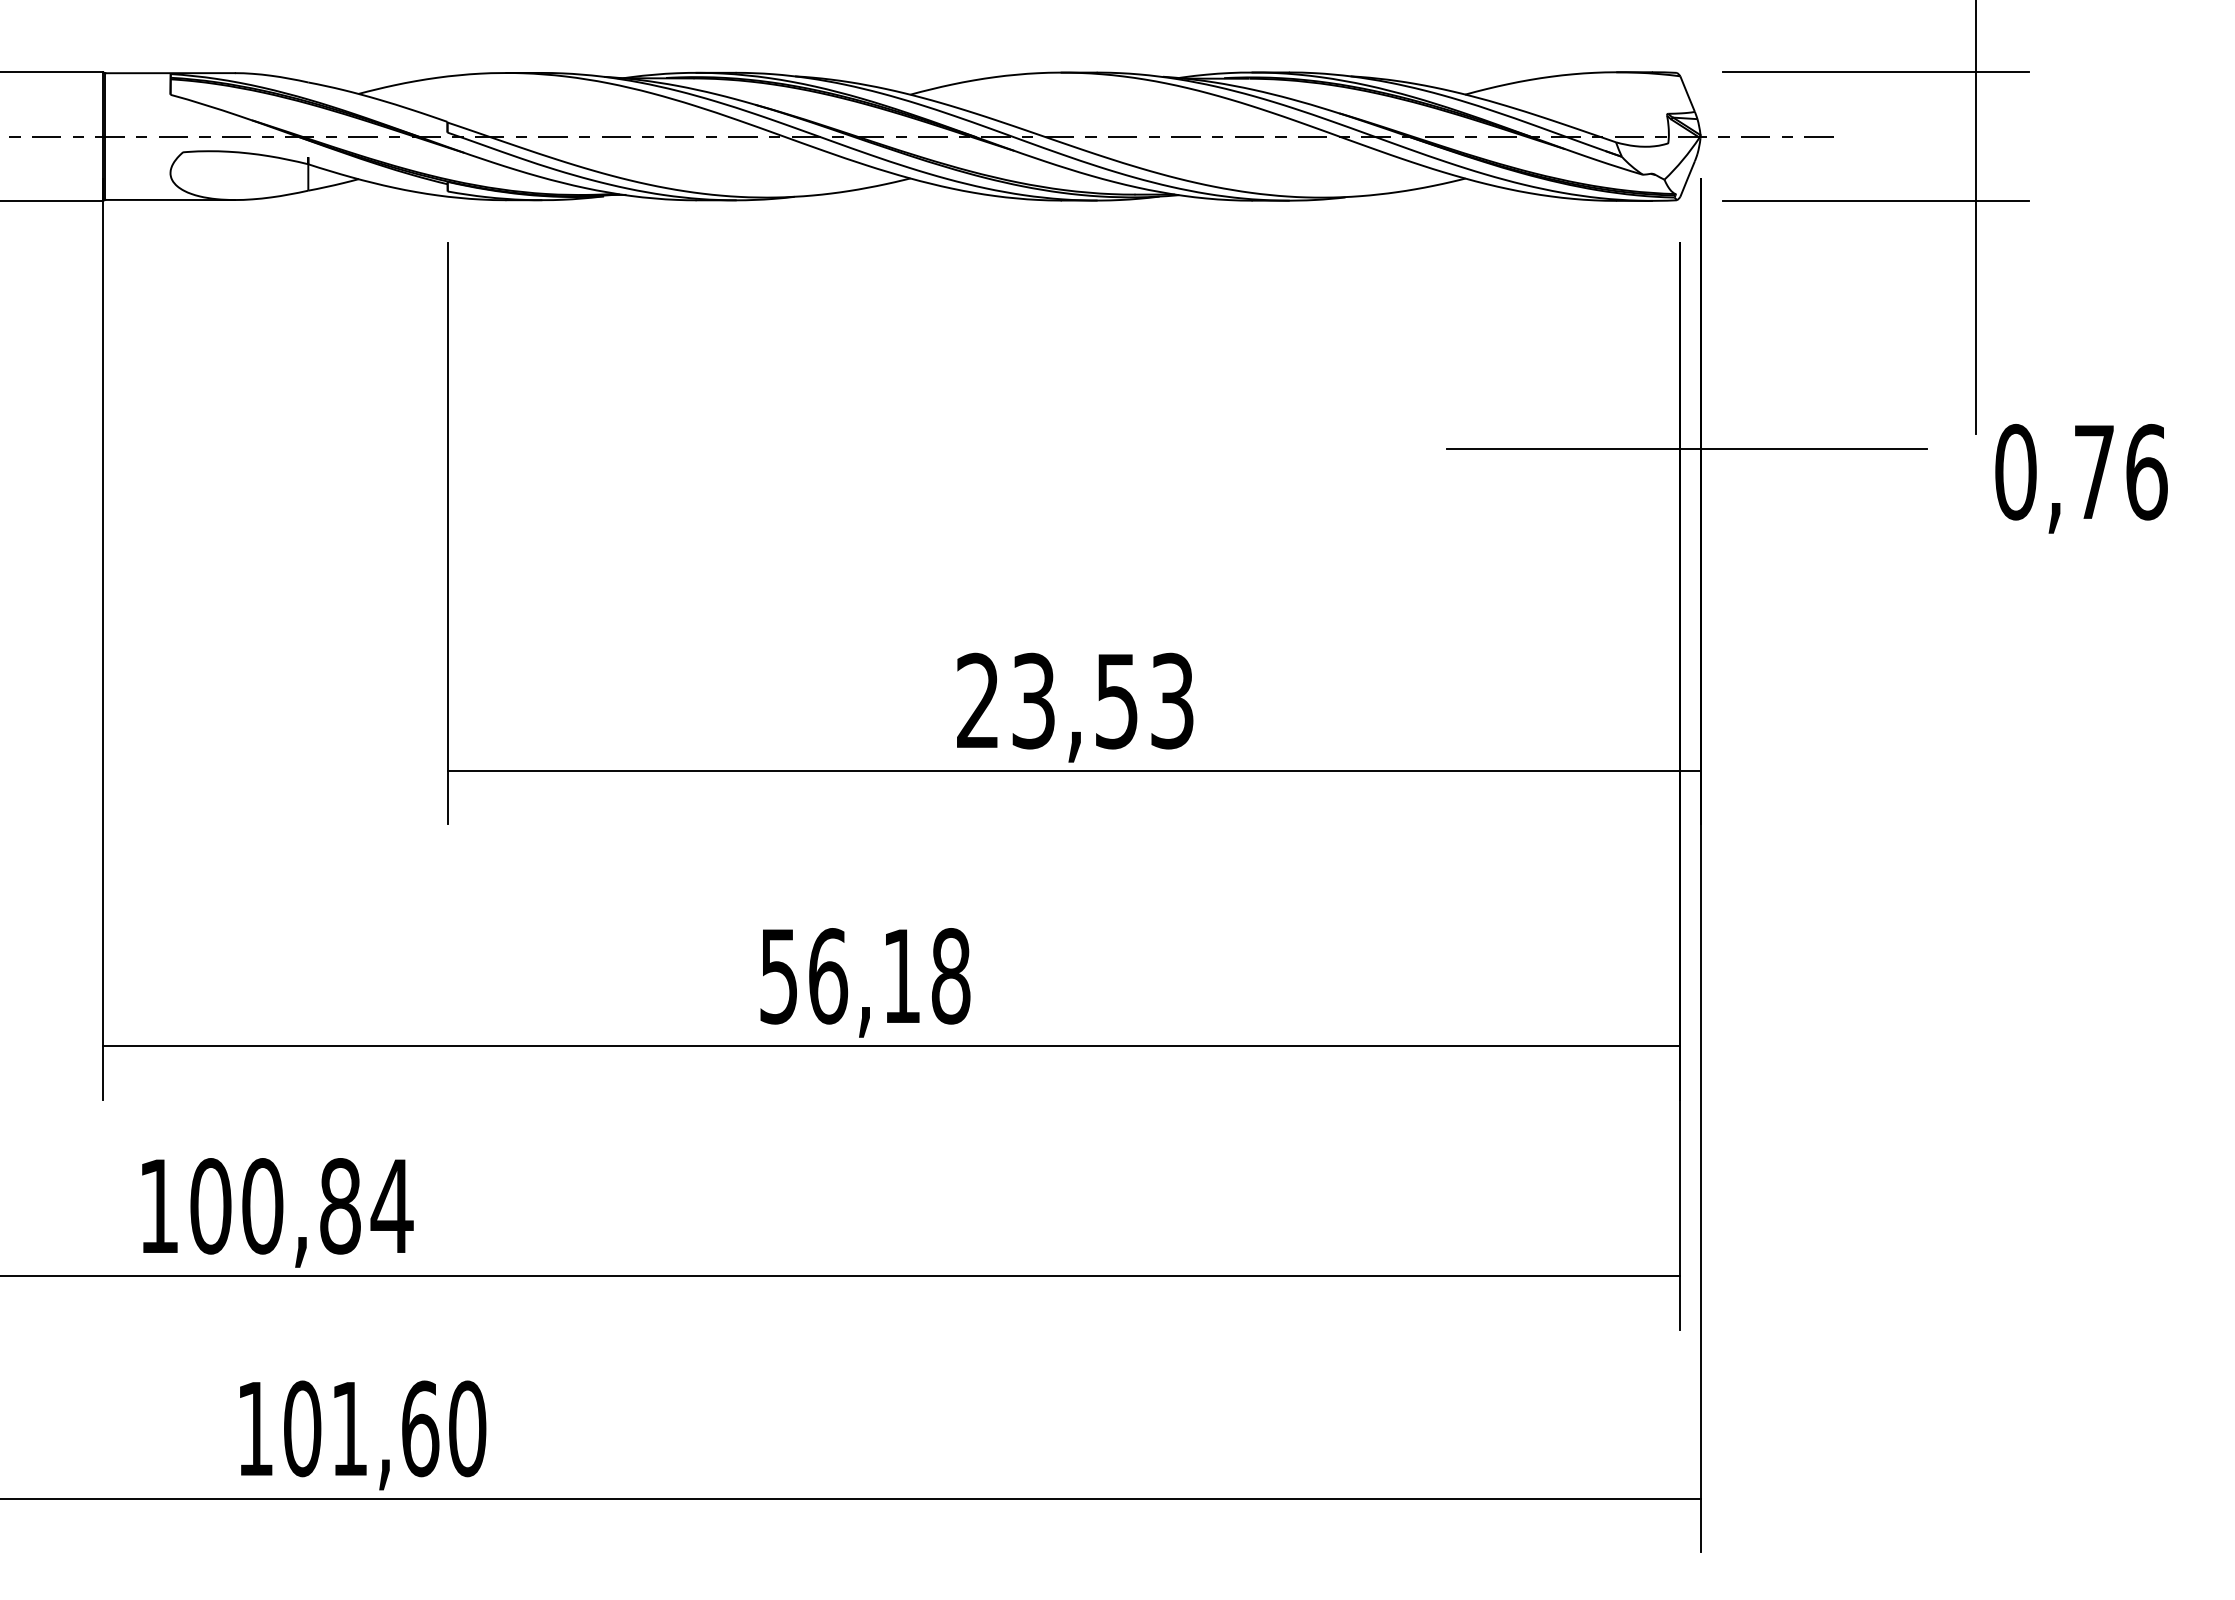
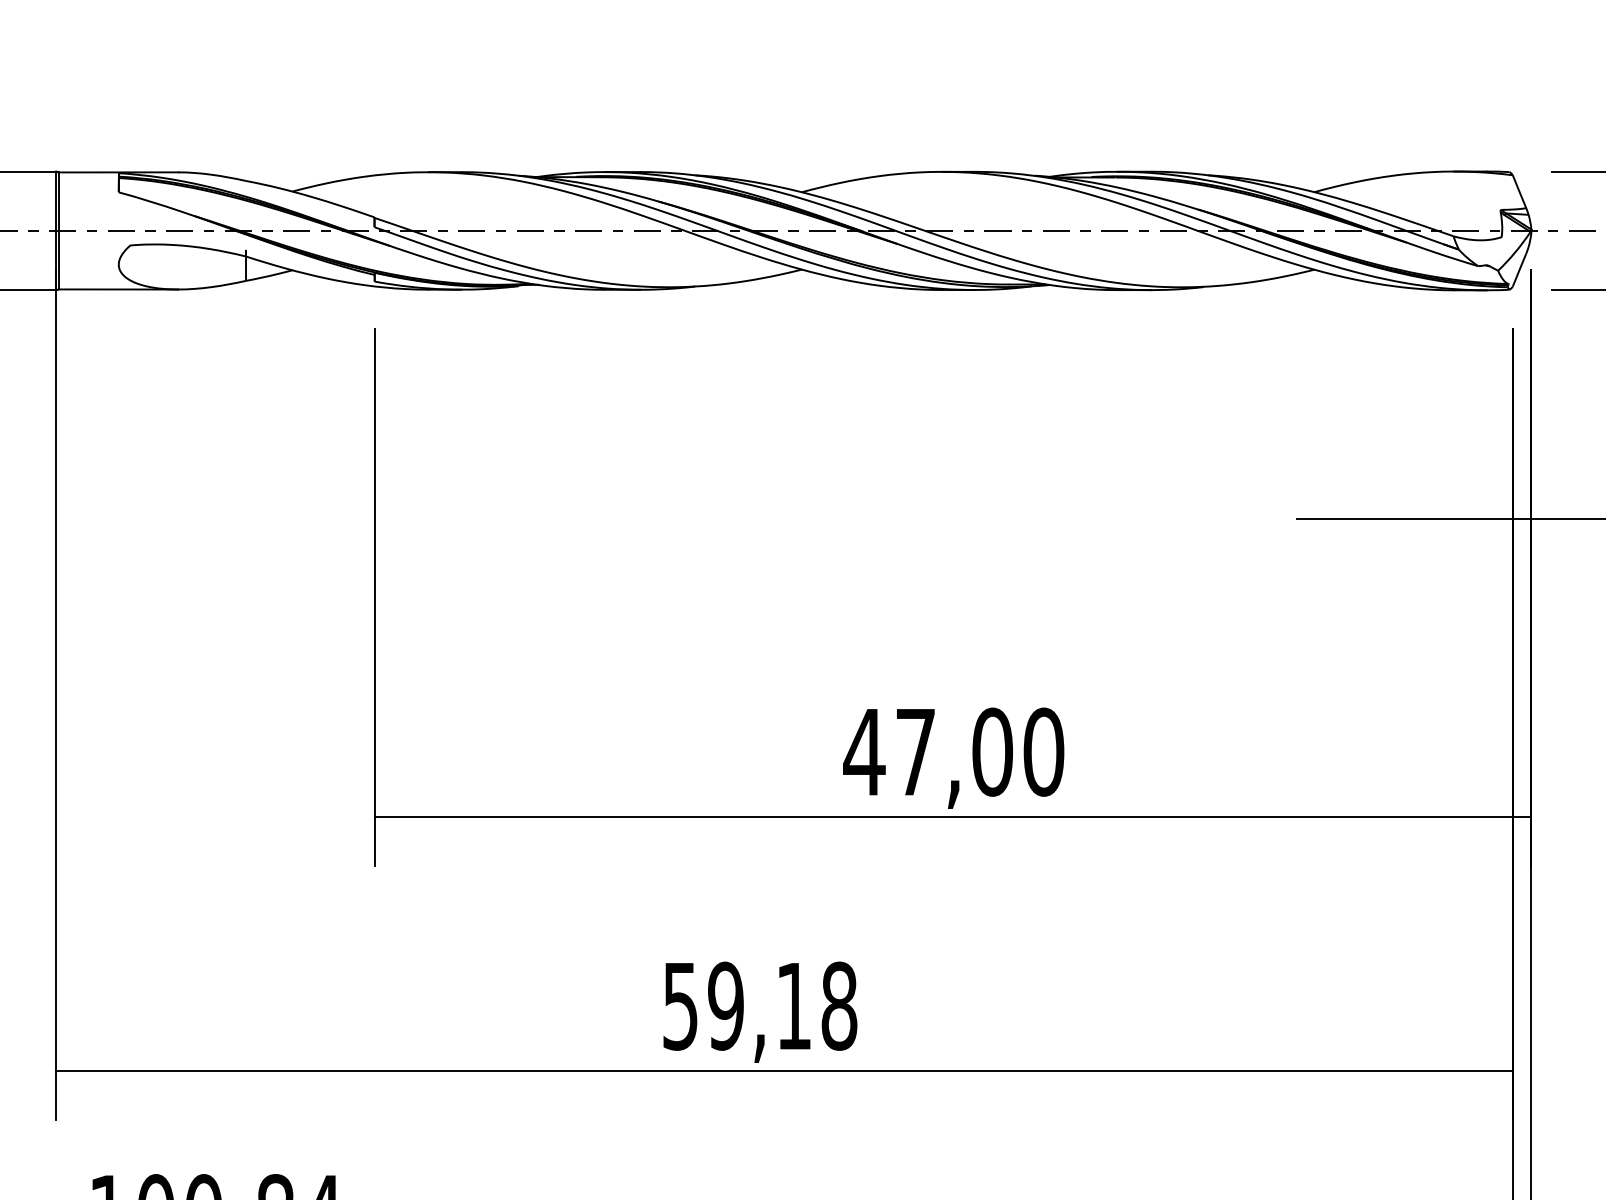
text: (1074, 700) -> (953, 751), 23,53 -> 47,00
text: (828, 976) -> (726, 1006), 56,18 -> 59,18

